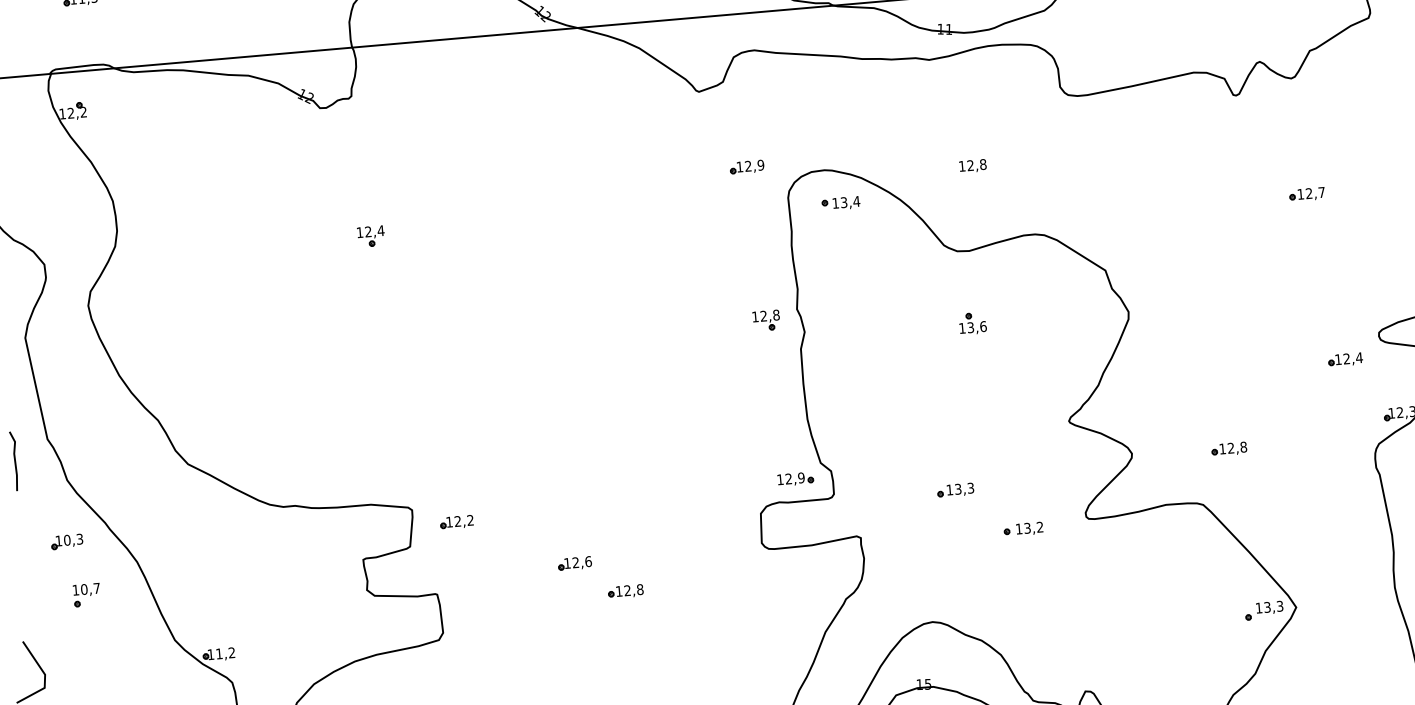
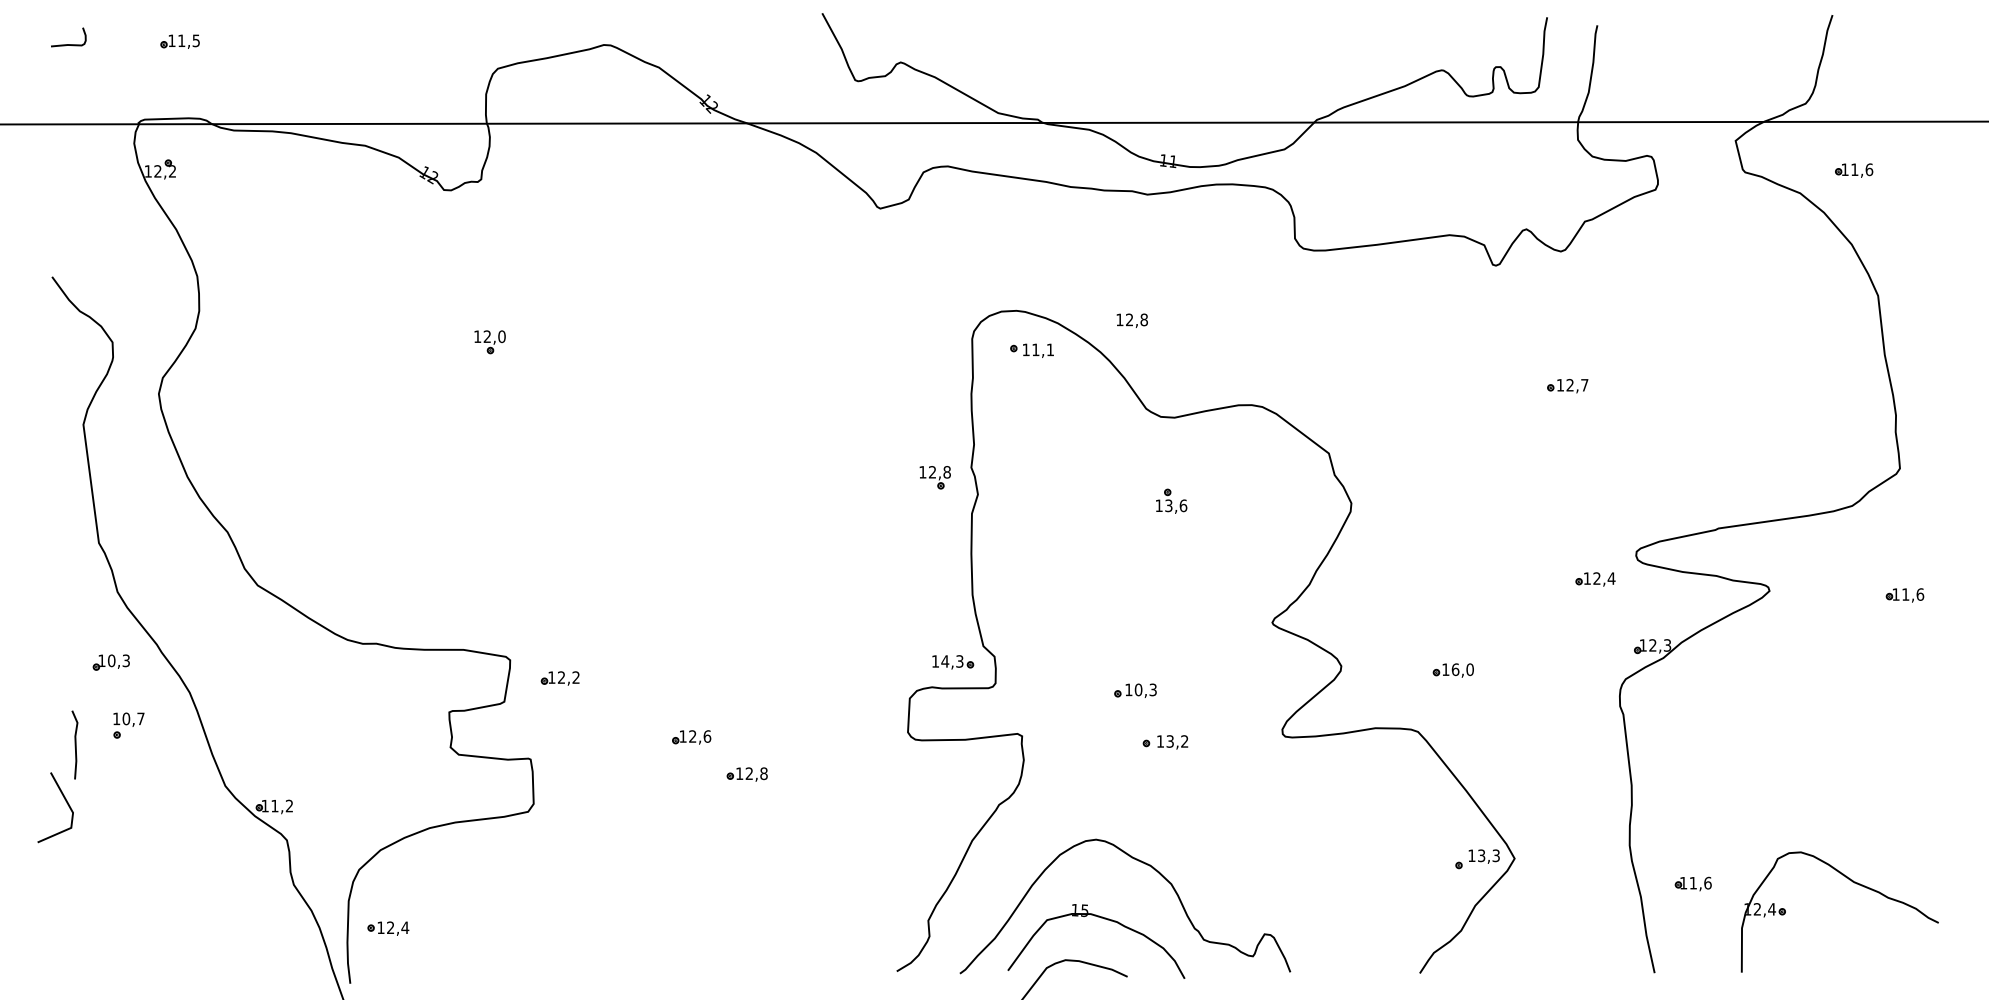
text: (972, 165) -> (1131, 320), moved
part: (746, 167) -> (927, 299), removed
text: (850, 201) -> (1043, 349), 13,4 -> 11,1
text: (380, 230) -> (501, 336), 12,4 -> 12,0
text: (1237, 447) -> (1462, 669), 12,8 -> 16,0
line: (14, 460) -> (74, 744), moved
text: (795, 478) -> (952, 661), 12,9 -> 14,3
text: (958, 488) -> (1138, 689), 13,3 -> 10,3
part: (1023, 529) -> (1165, 742), moved

